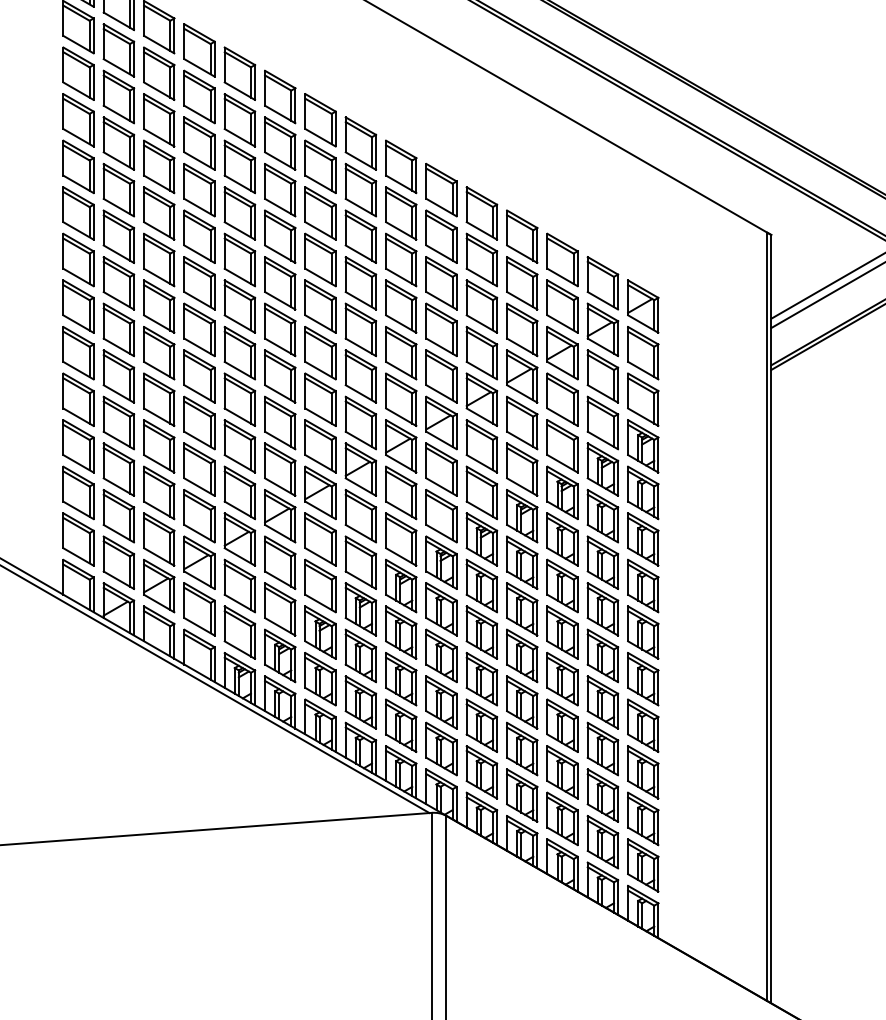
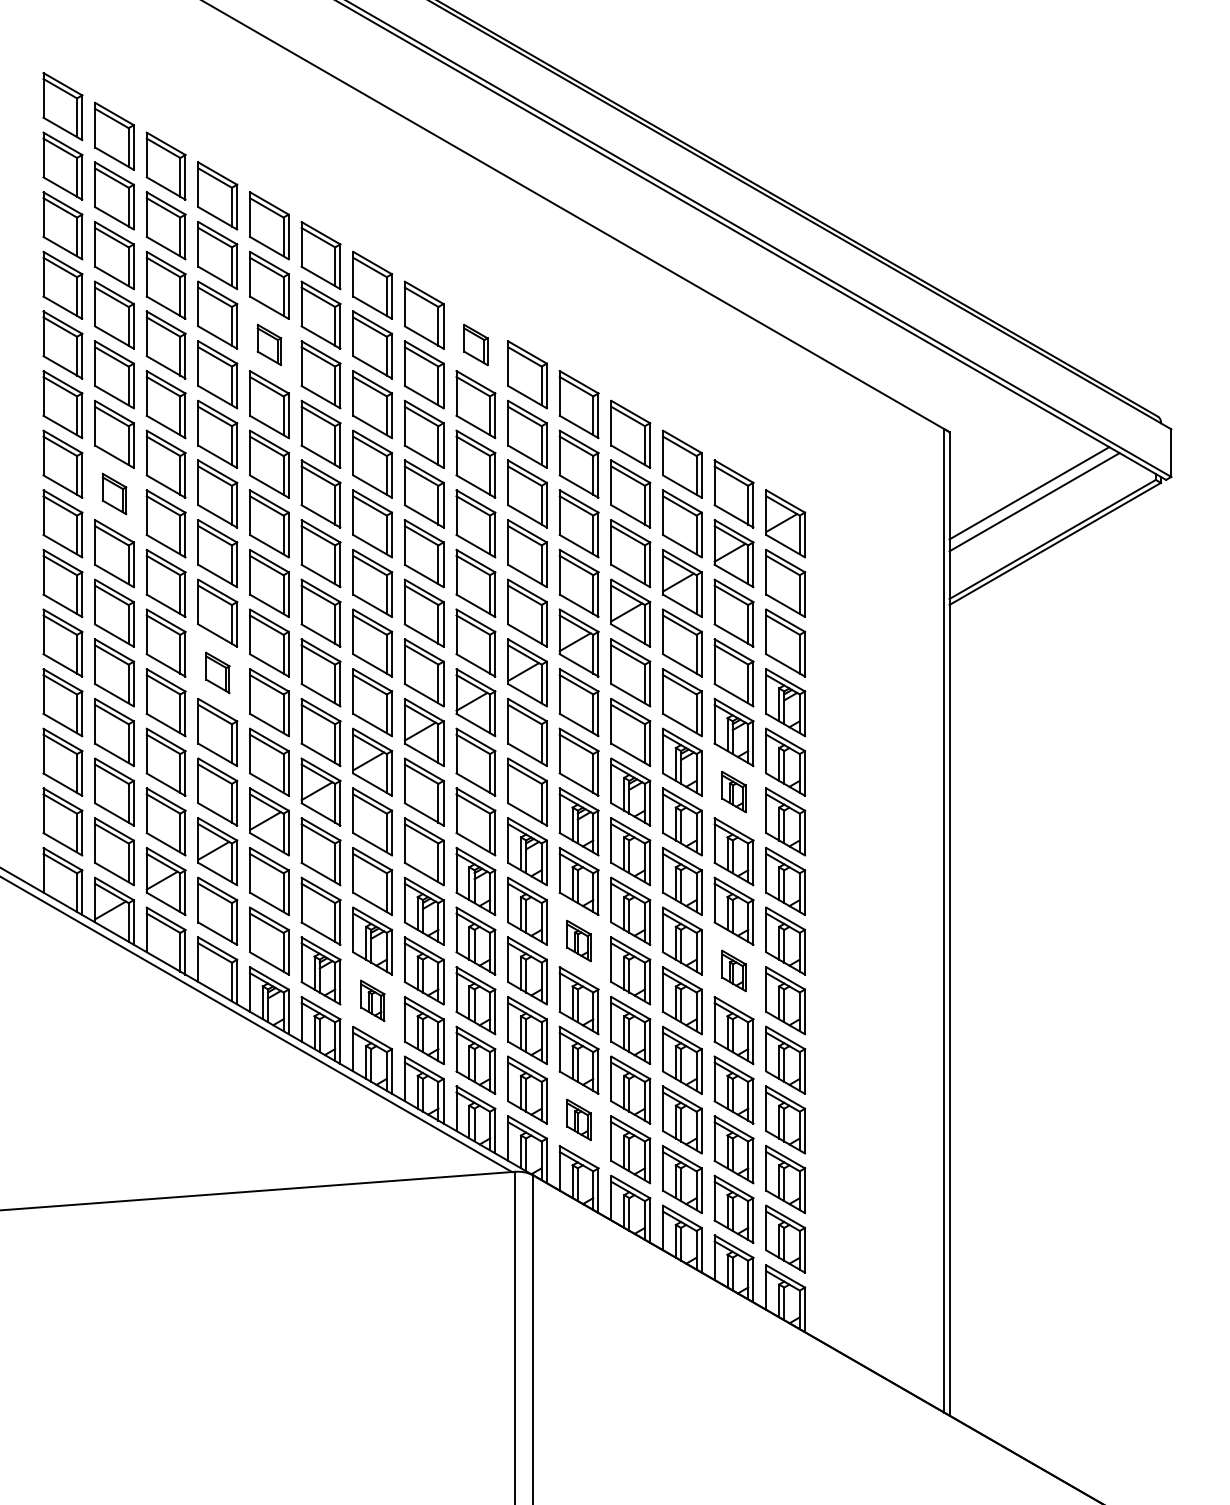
part: (239, 166) -> (269, 344), size x0.6
part: (400, 166) -> (475, 344), size x0.6
part: (118, 282) -> (114, 493), size x0.6
part: (199, 422) -> (217, 672), size x0.6
part: (602, 515) -> (733, 791), size x0.6
part: (481, 632) -> (578, 940), size x0.6
part: (602, 655) -> (733, 970), size x0.6
part: (320, 679) -> (372, 1000), size x0.6
part: (481, 772) -> (578, 1119), size x0.6

